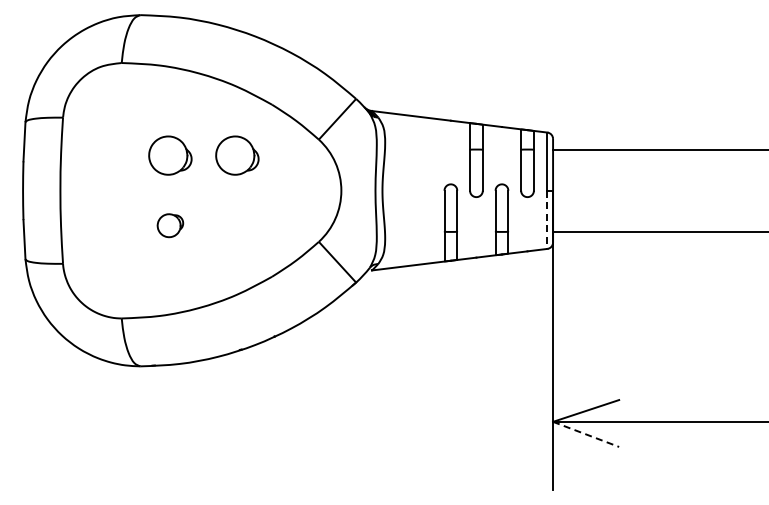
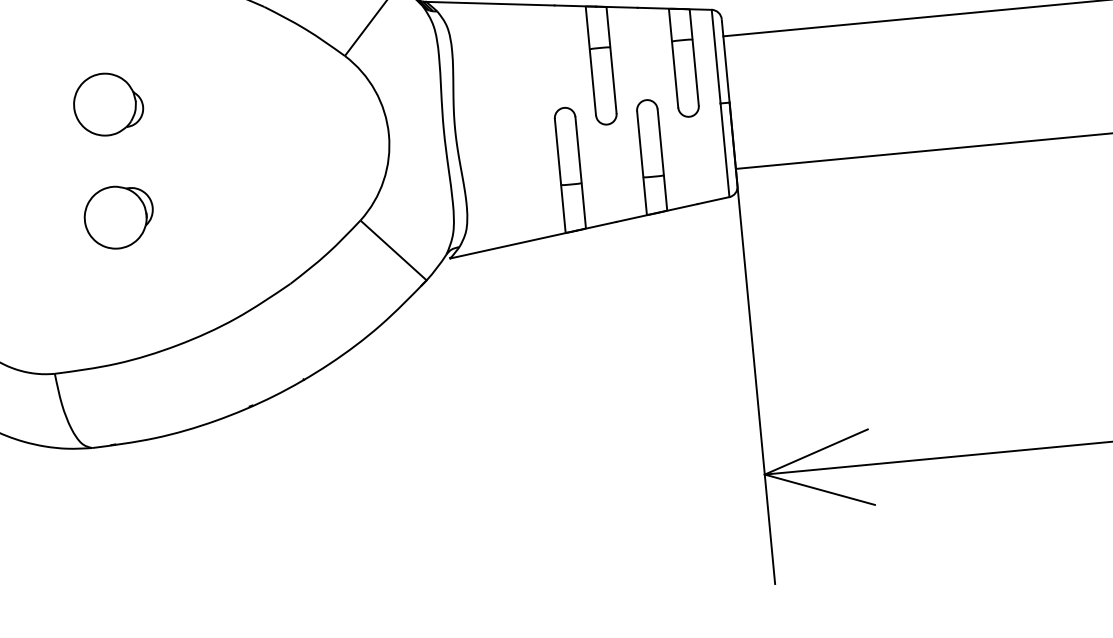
part: (237, 155) -> (216, 93), removed
line: (547, 220) -> (725, 151), dashed -> solid
part: (170, 225) -> (119, 216), size x1.67
line: (586, 434) -> (820, 489), dashed -> solid

